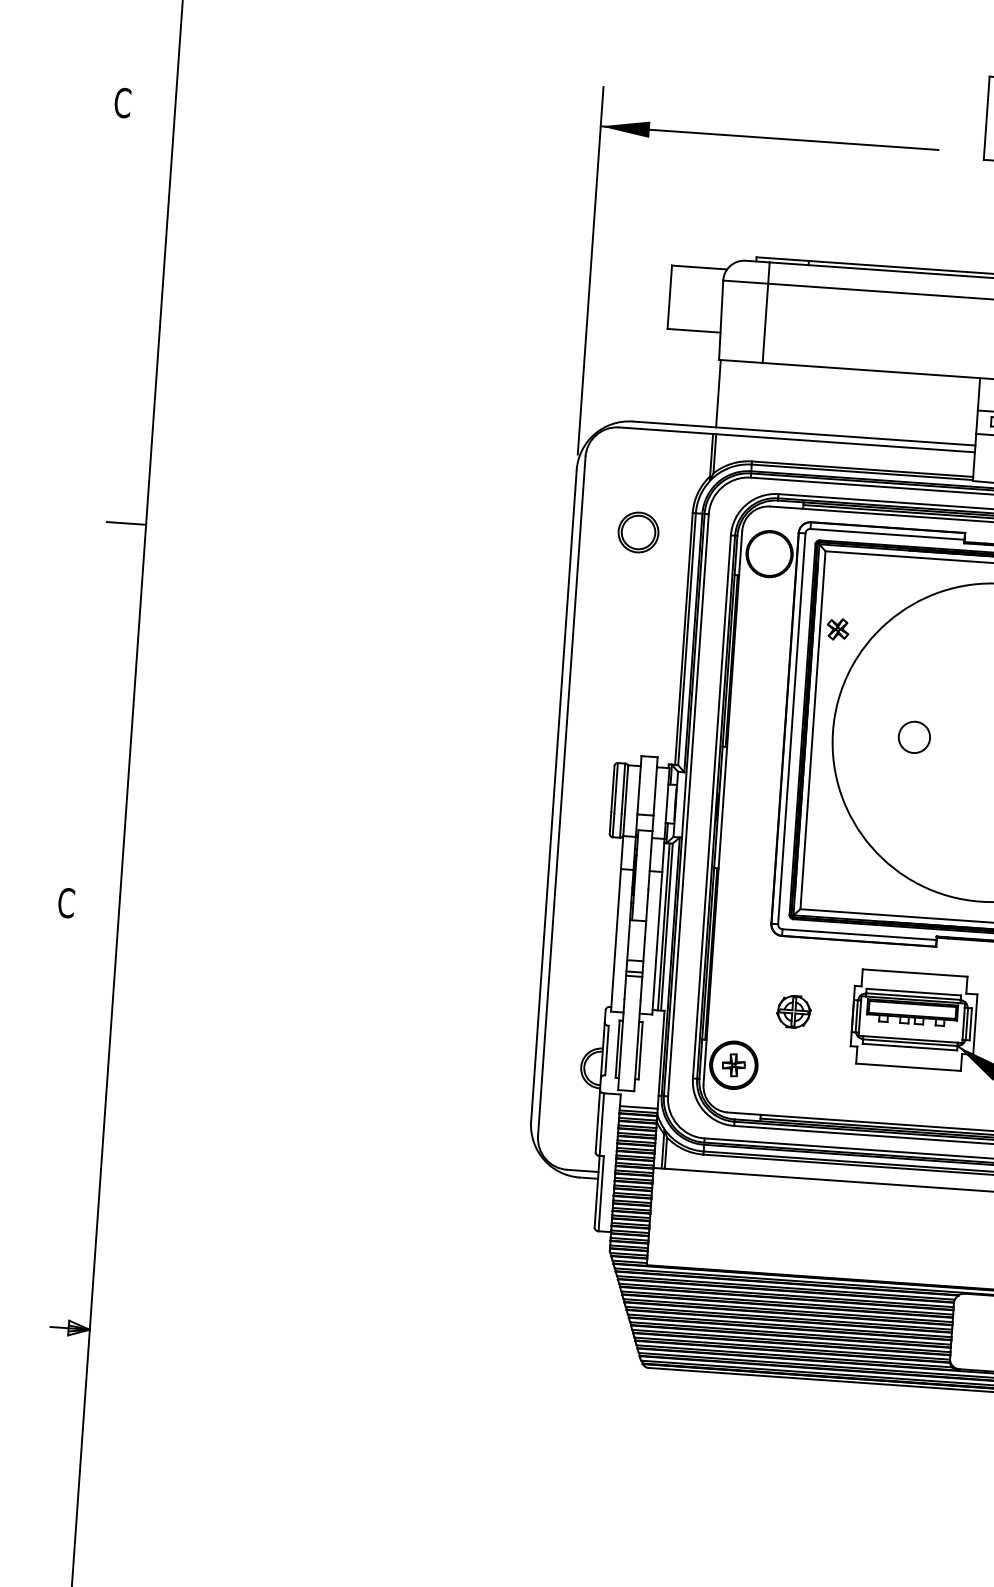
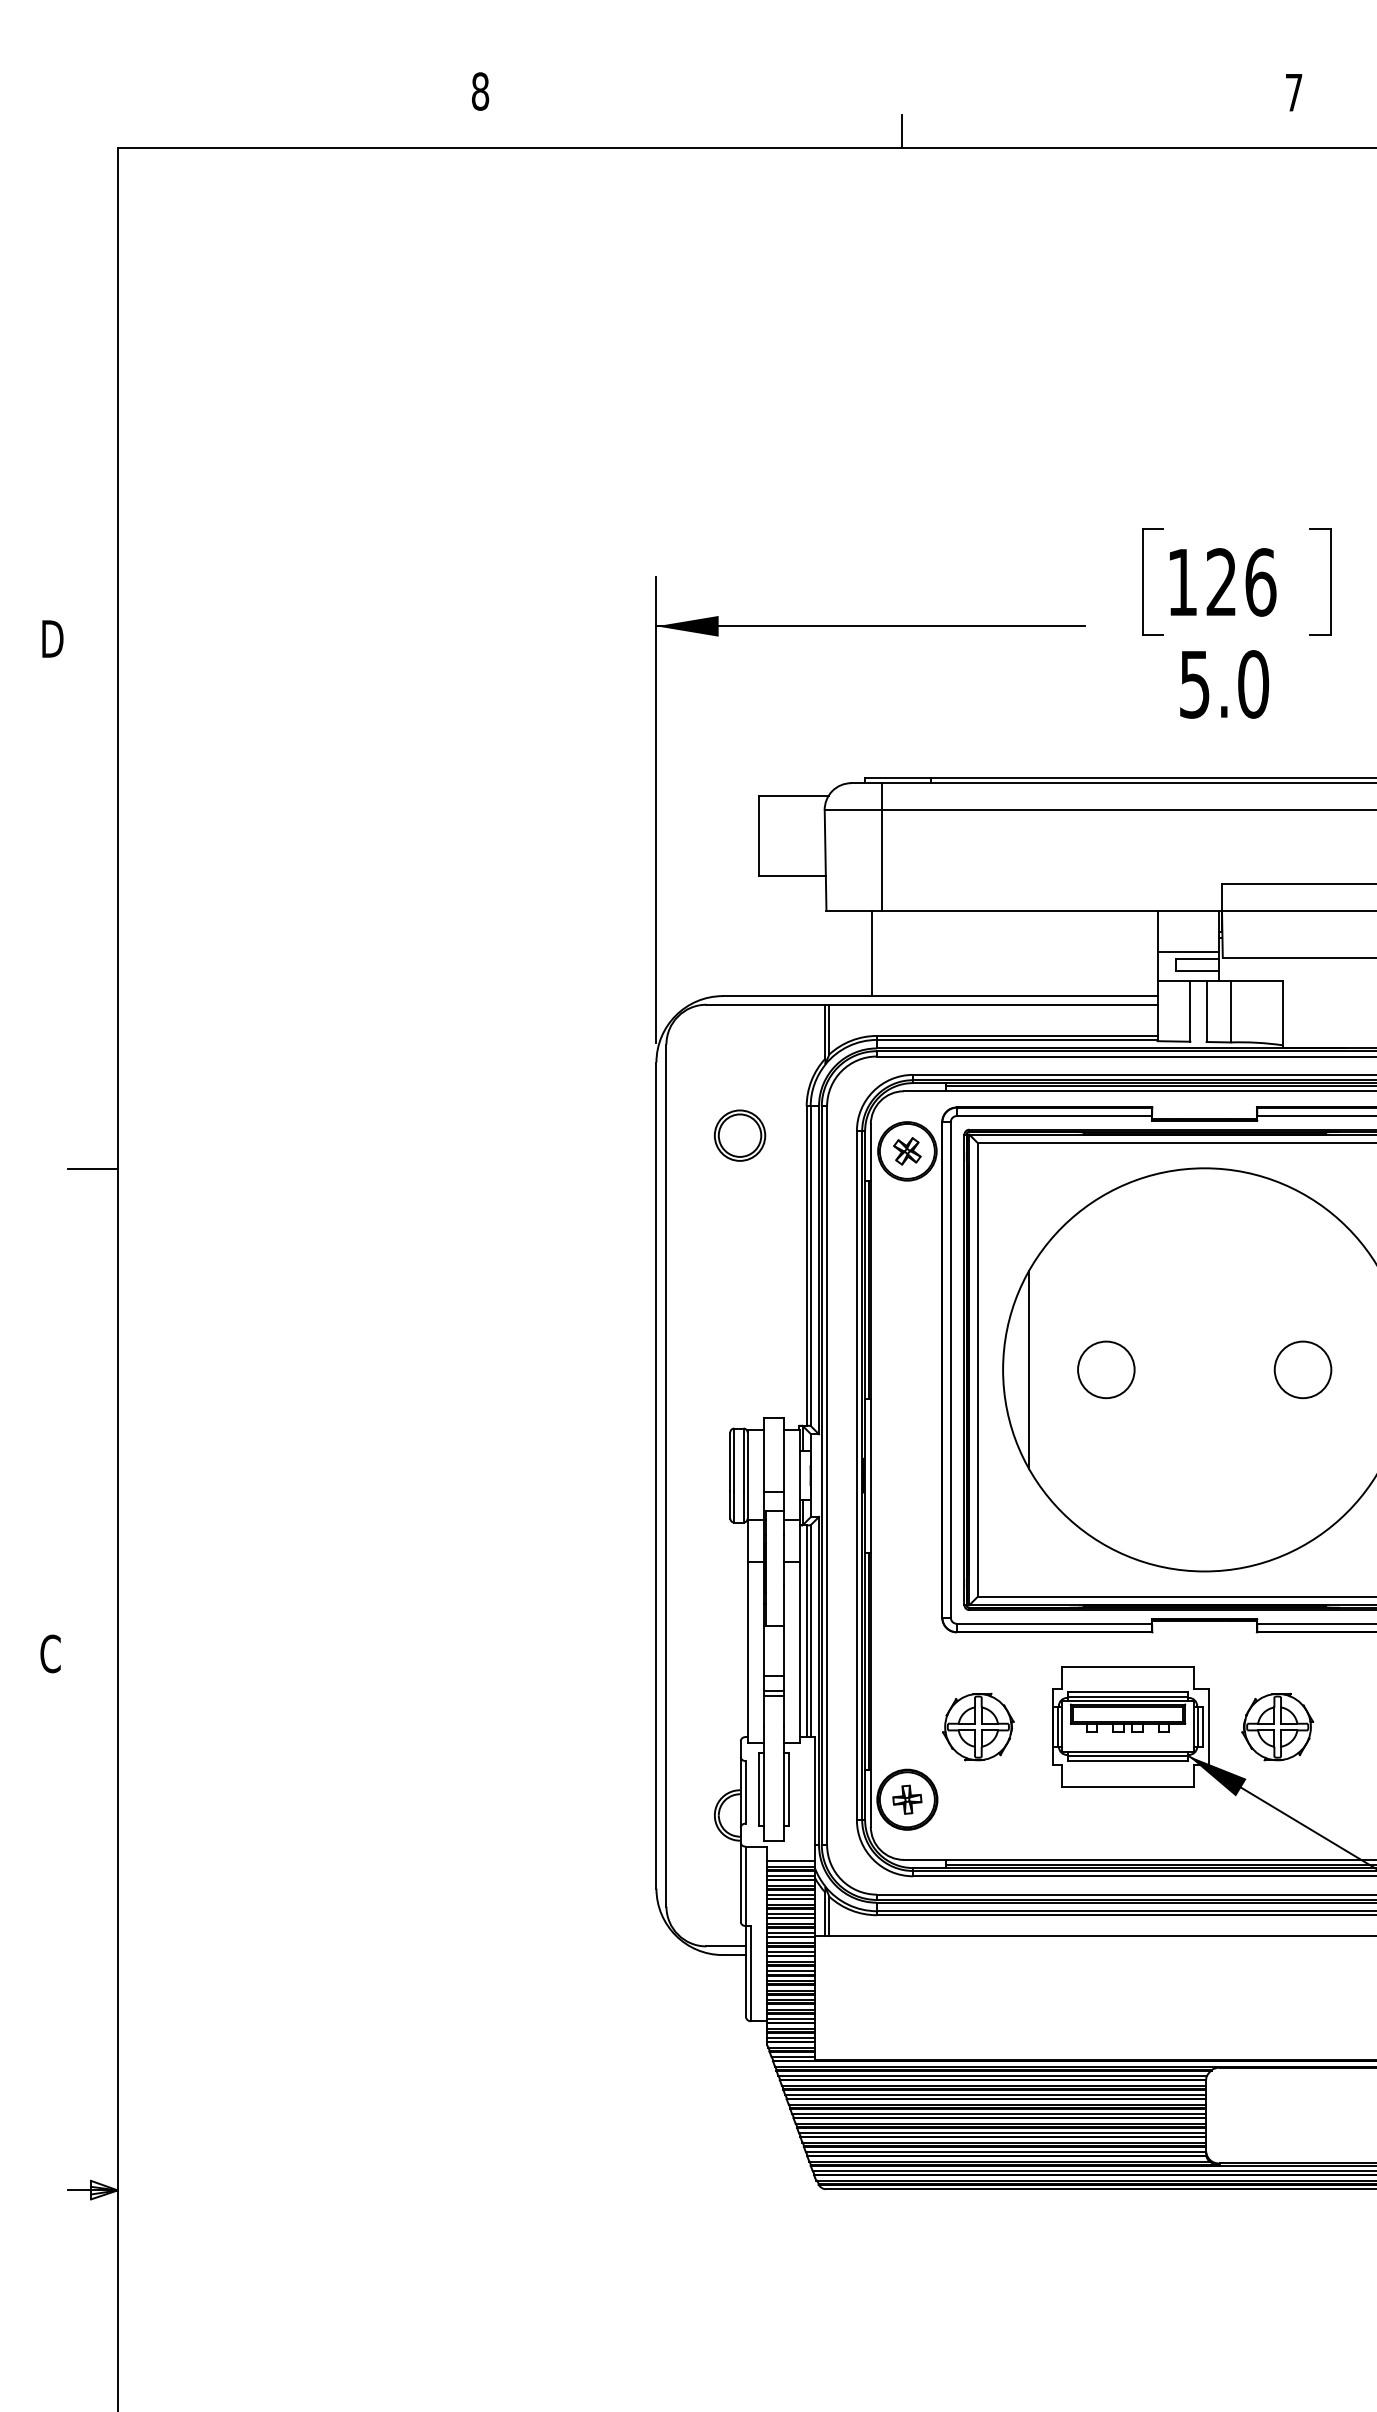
text: (123, 102) -> (52, 638), C -> D
line: (718, 393) -> (871, 953), moved
part: (838, 629) -> (907, 1151), moved
line: (853, 732) -> (1029, 1369), added
circle: (914, 737) -> (1106, 1369), size x1.43
part: (793, 1011) -> (978, 1726), size x1.67

